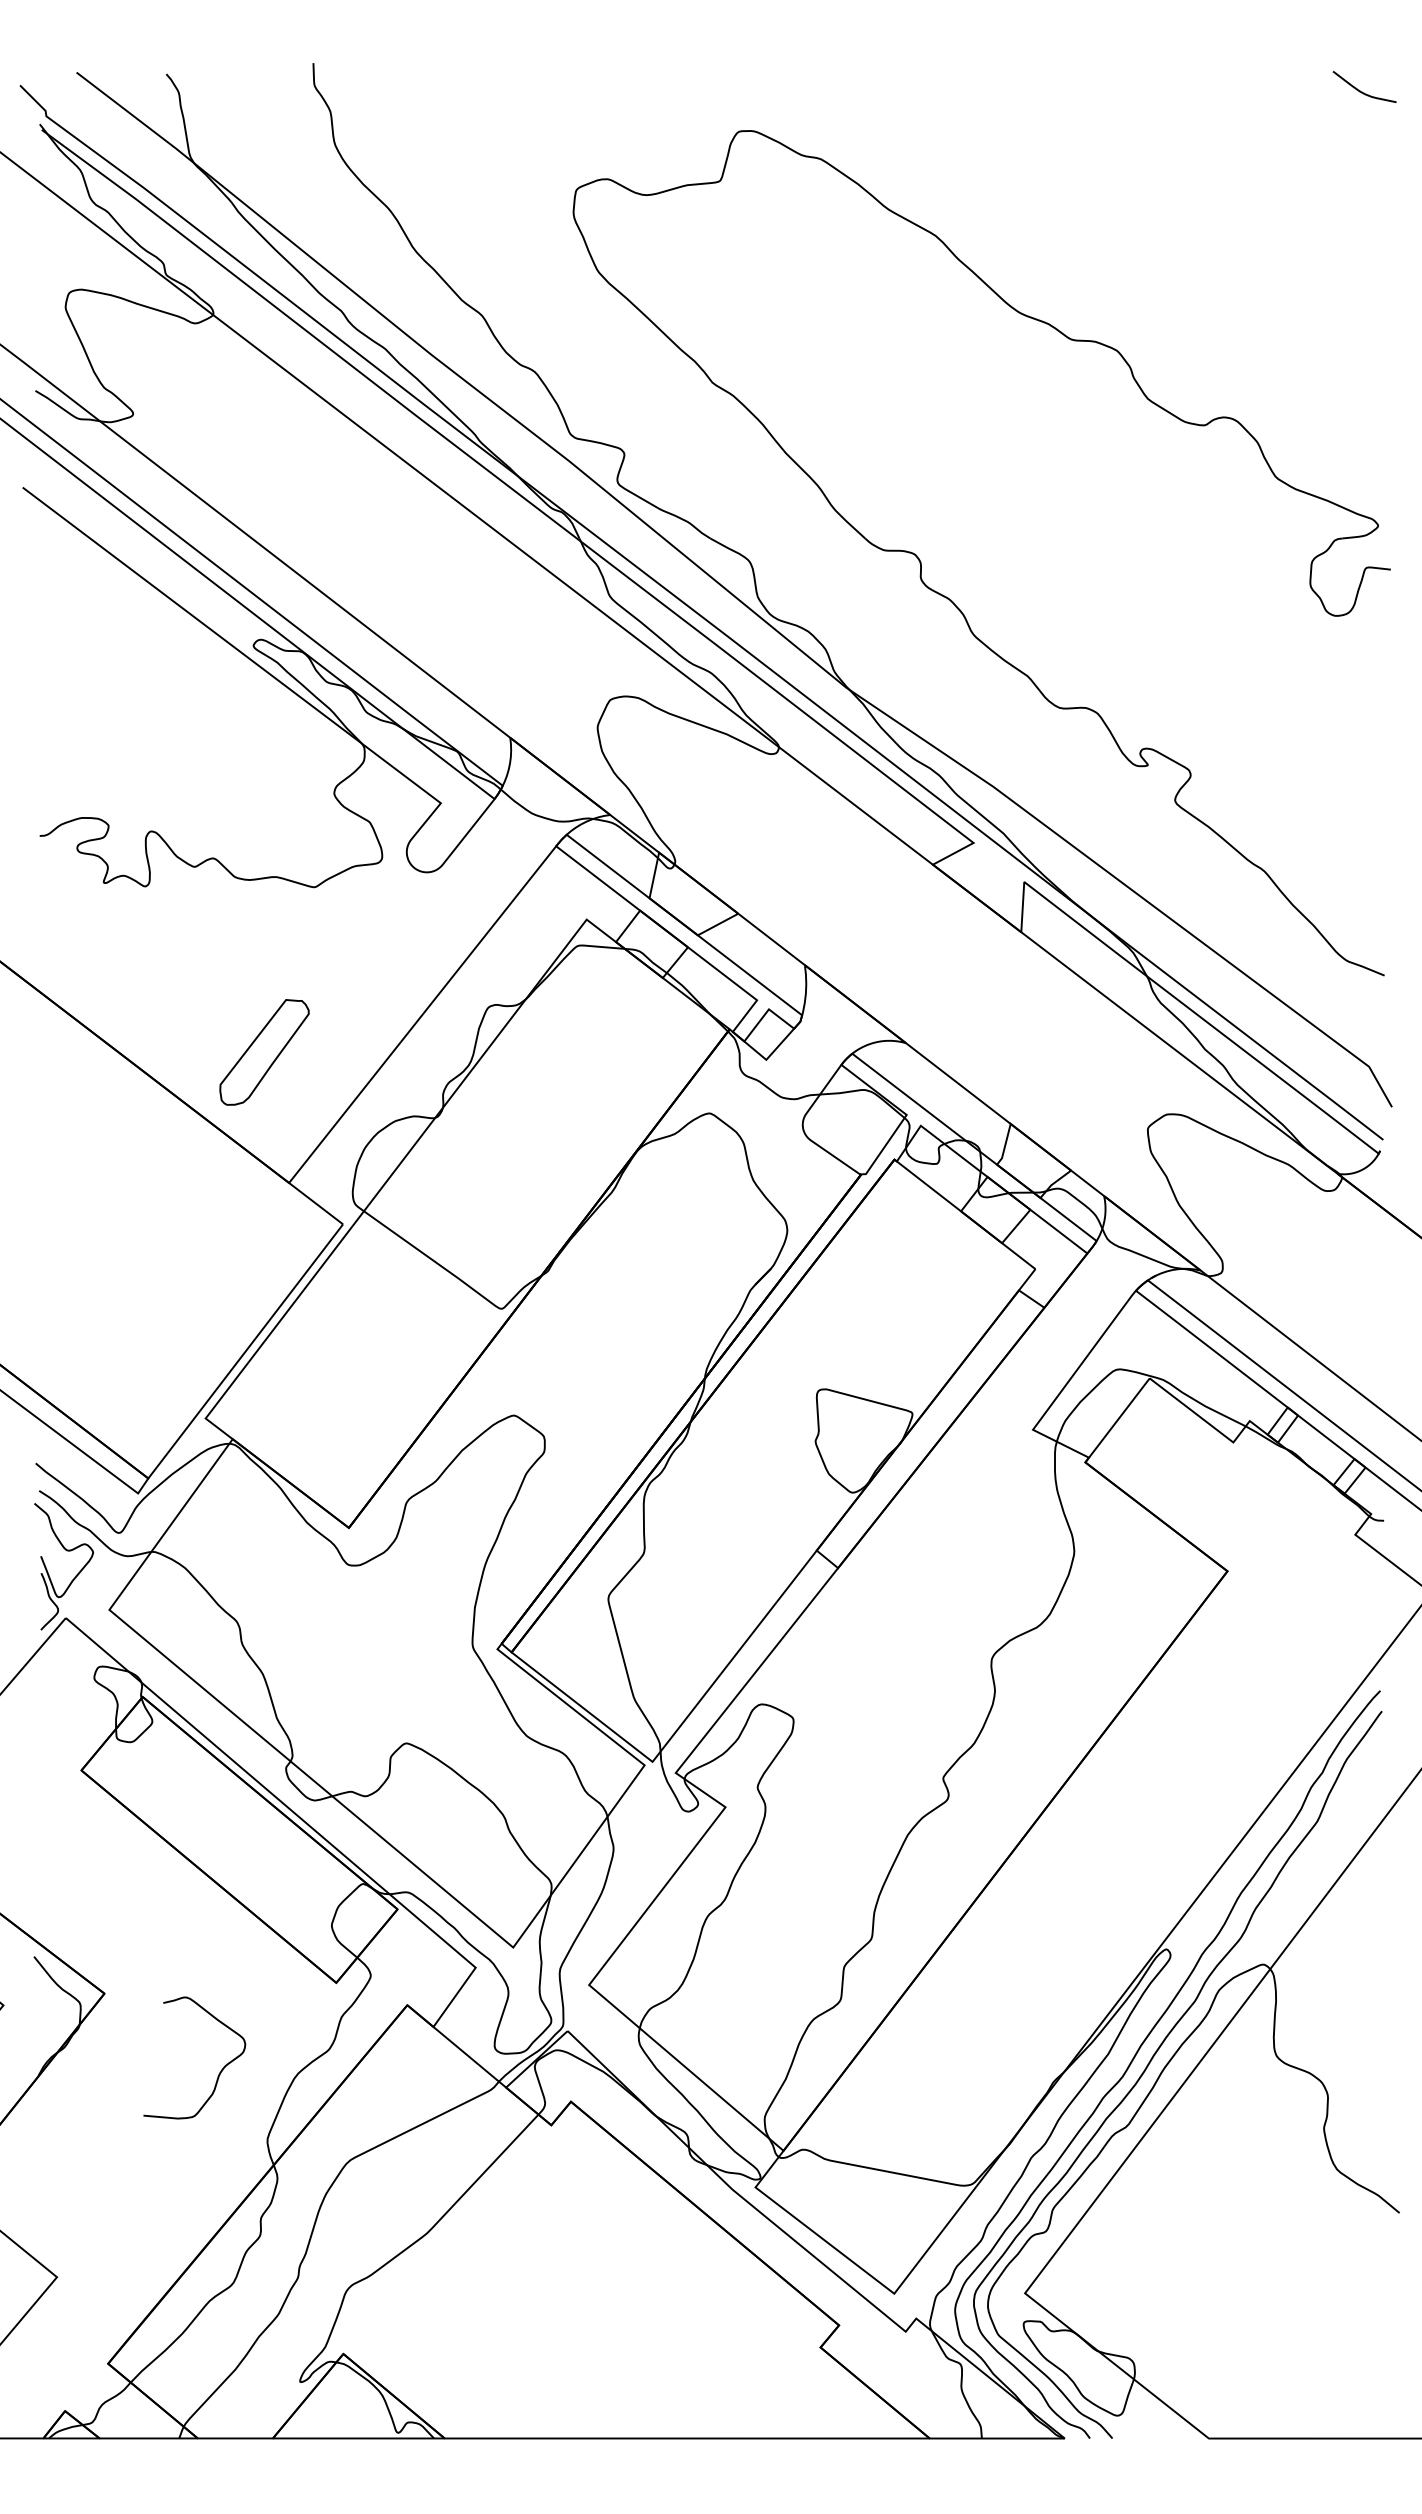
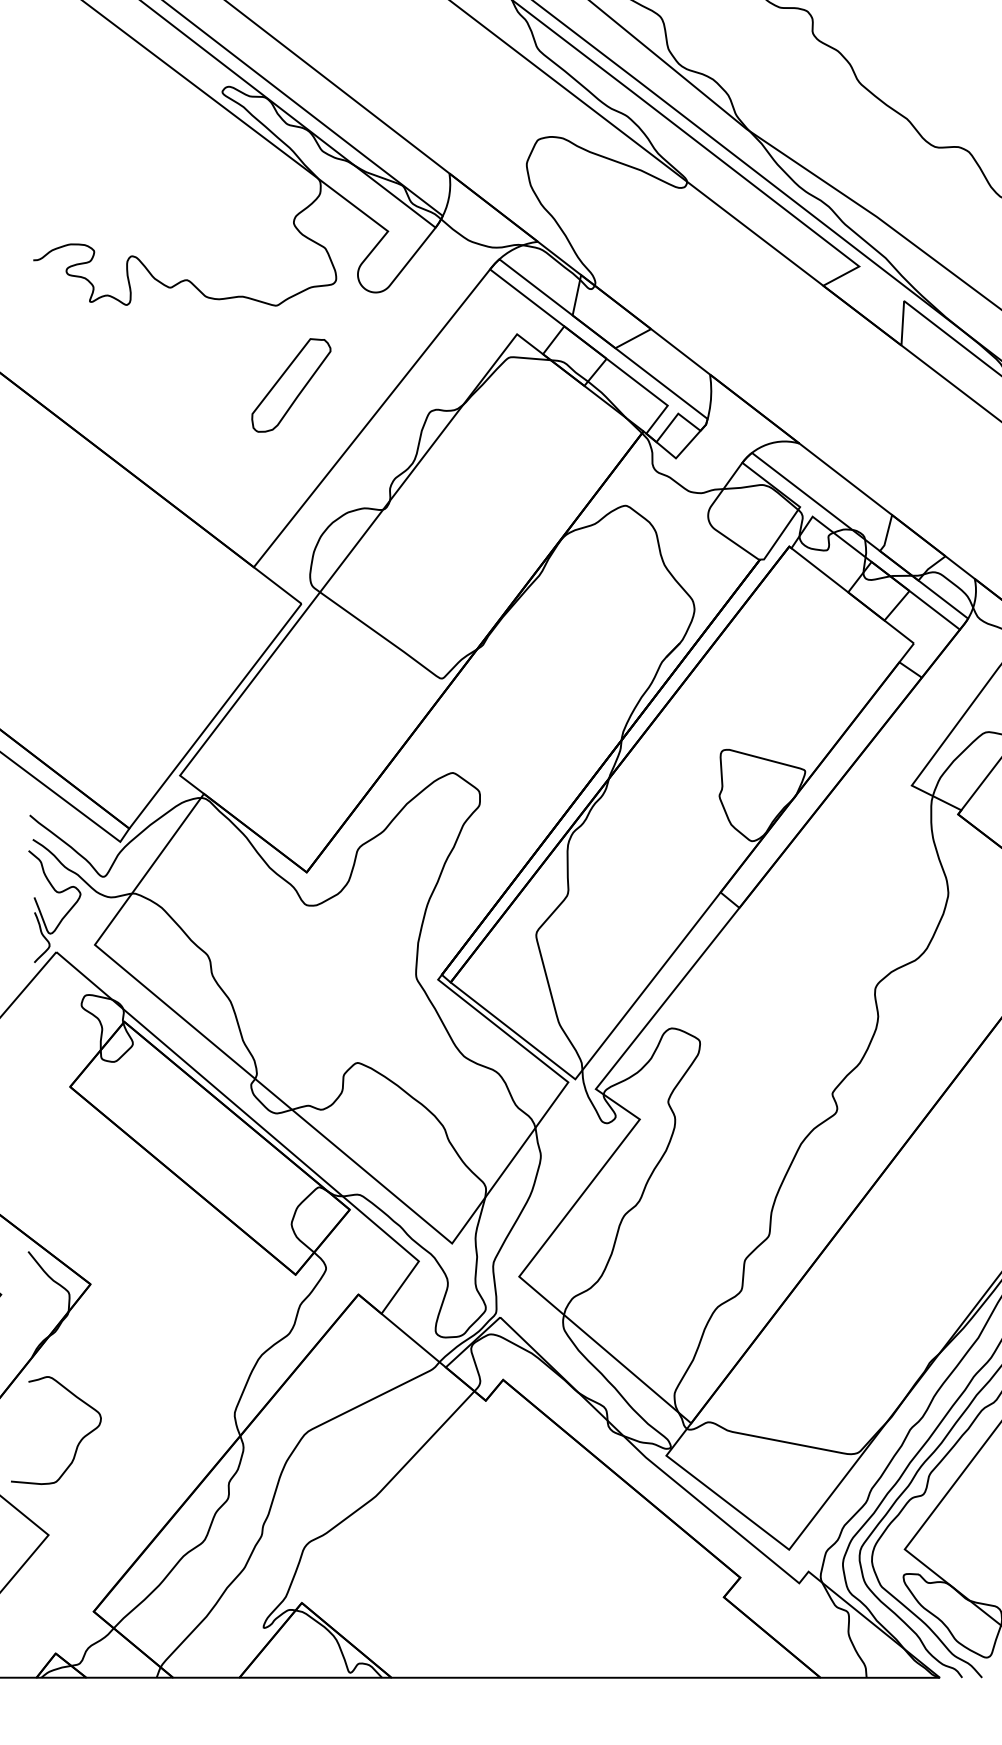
part: (264, 1052) -> (291, 385), moved
curve: (220, 2070) -> (79, 1441), moved

